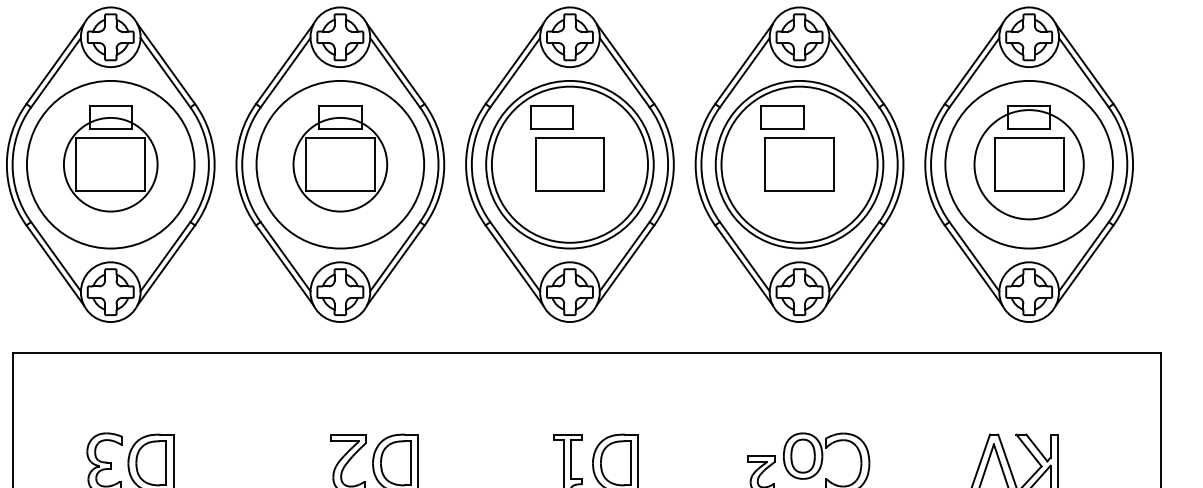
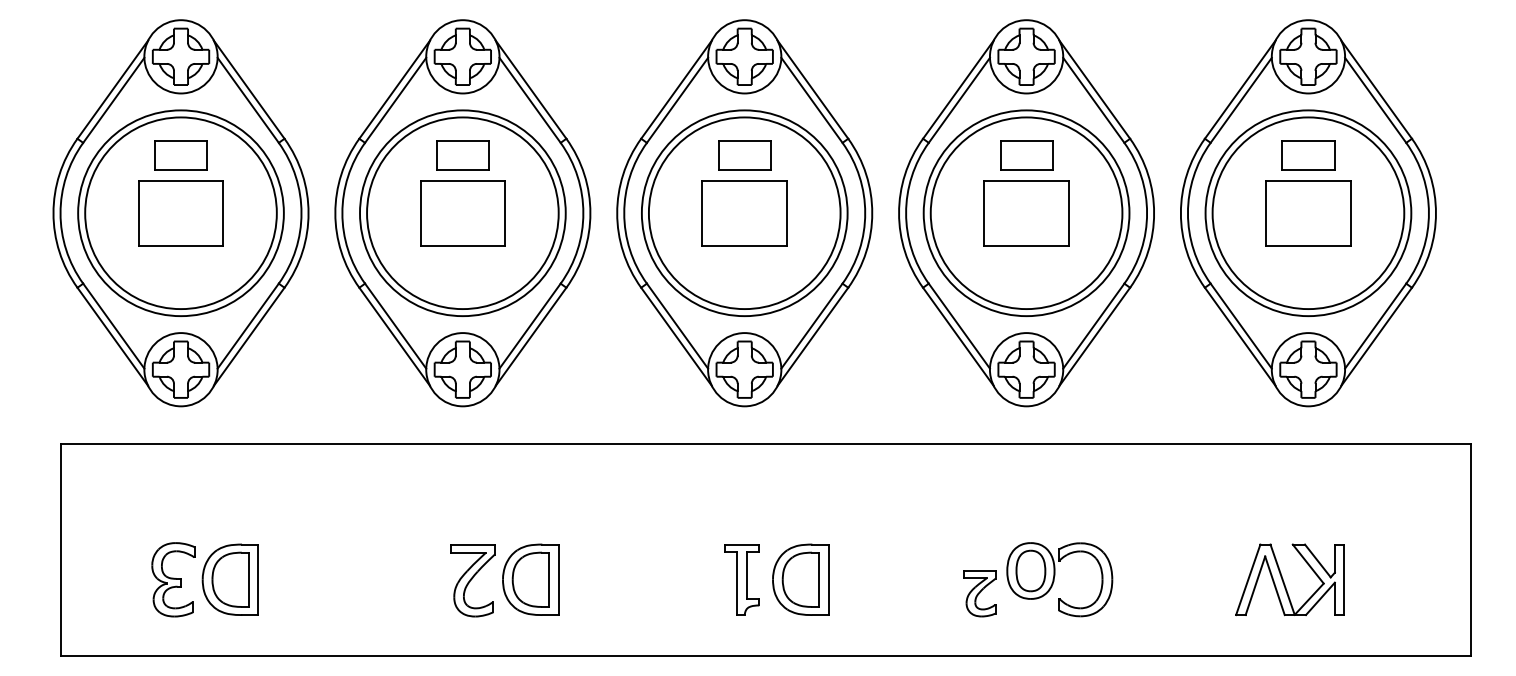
part: (551, 117) -> (744, 155), moved
part: (782, 117) -> (1026, 155), moved
circle: (110, 164) -> (180, 213), size x1.67
circle: (340, 164) -> (462, 213), size x1.67
circle: (1029, 164) -> (1308, 213), size x1.43

